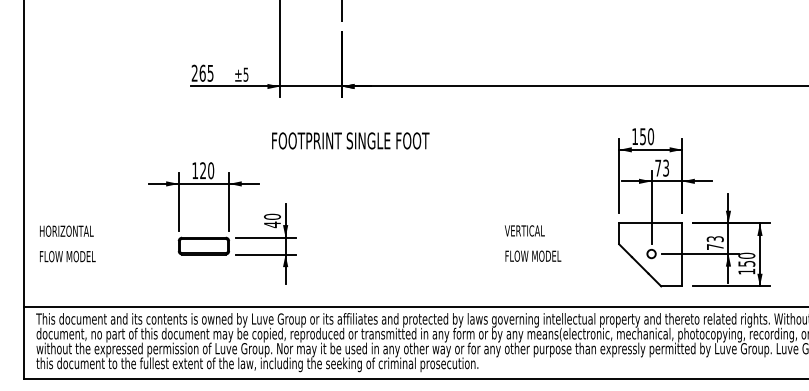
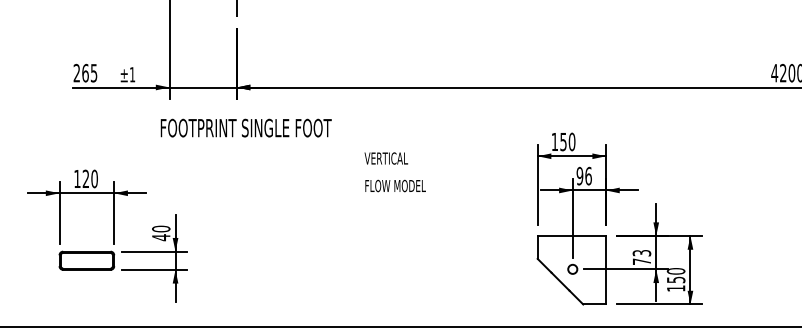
text: (245, 74) -> (131, 74), ±5 -> ±1
text: (350, 140) -> (245, 127), moved
text: (662, 167) -> (584, 175), 73 -> 96
text: (532, 243) -> (394, 172), moved

